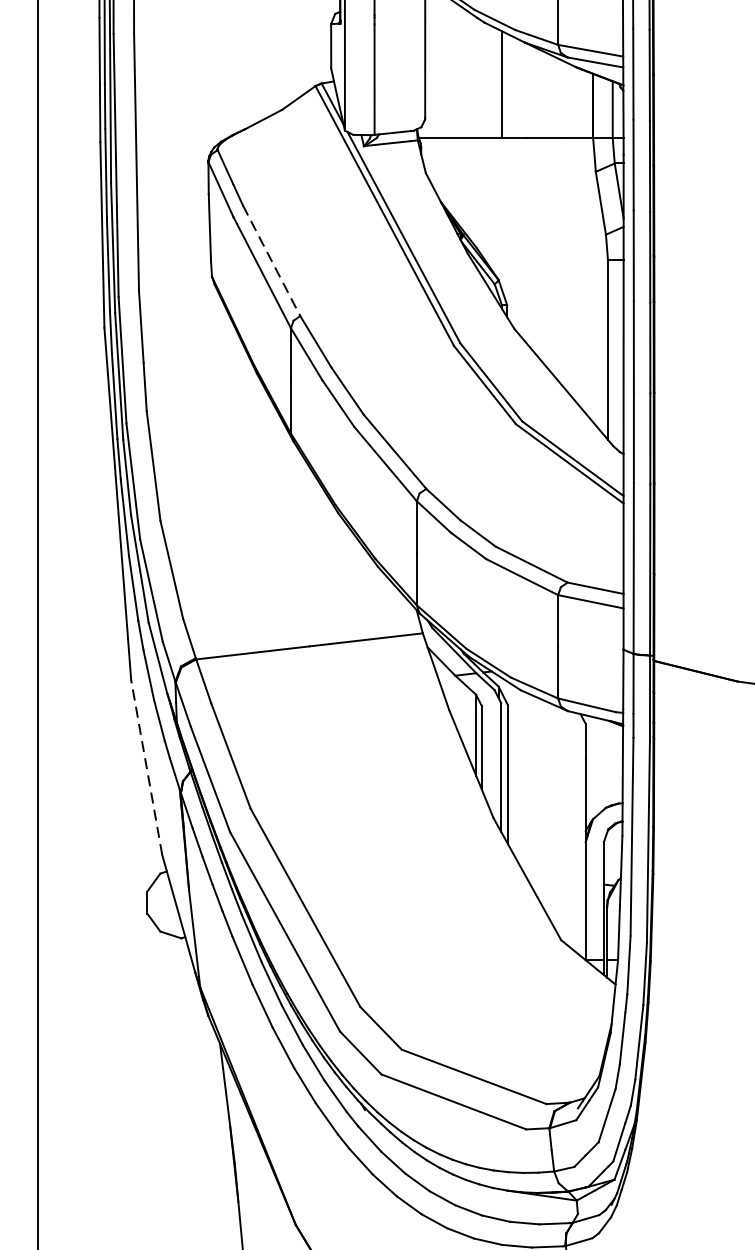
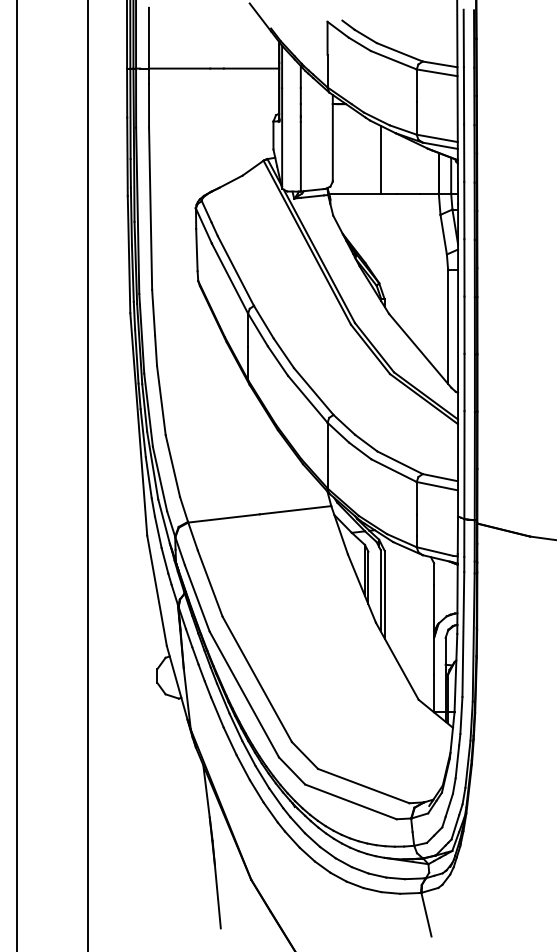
line: (272, 261) -> (236, 271), dashed -> solid
line: (145, 767) -> (156, 590), dashed -> solid

